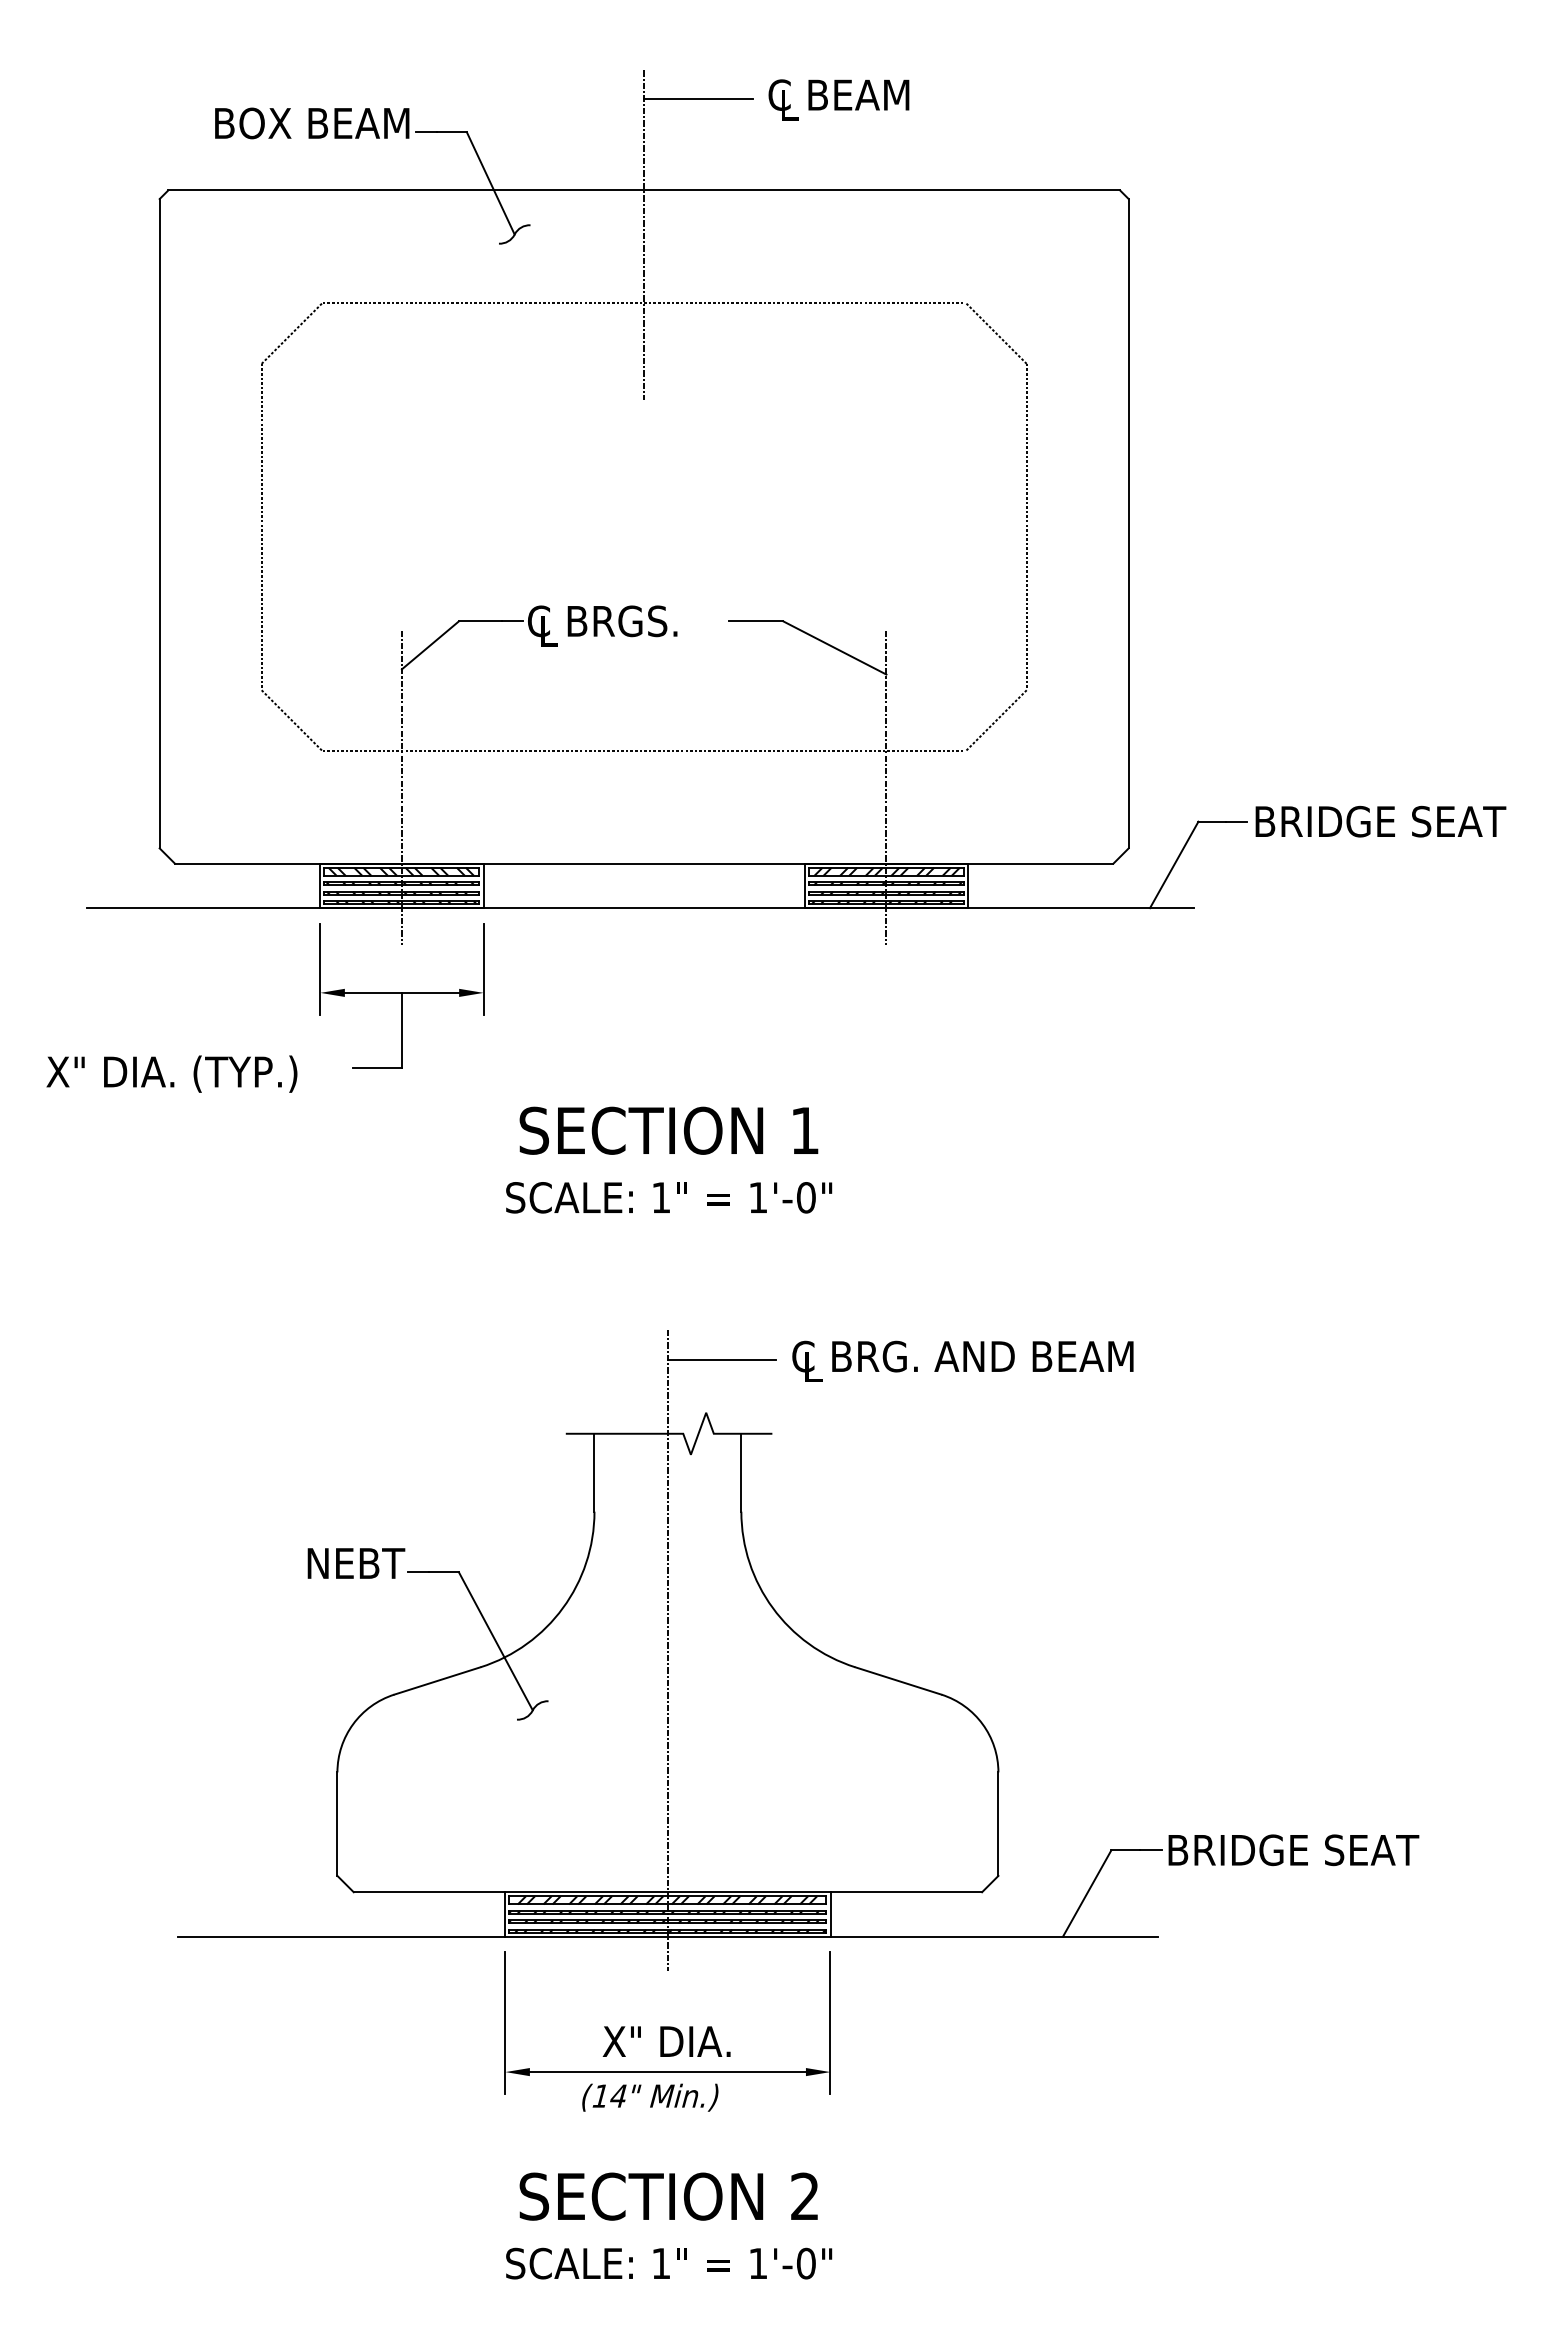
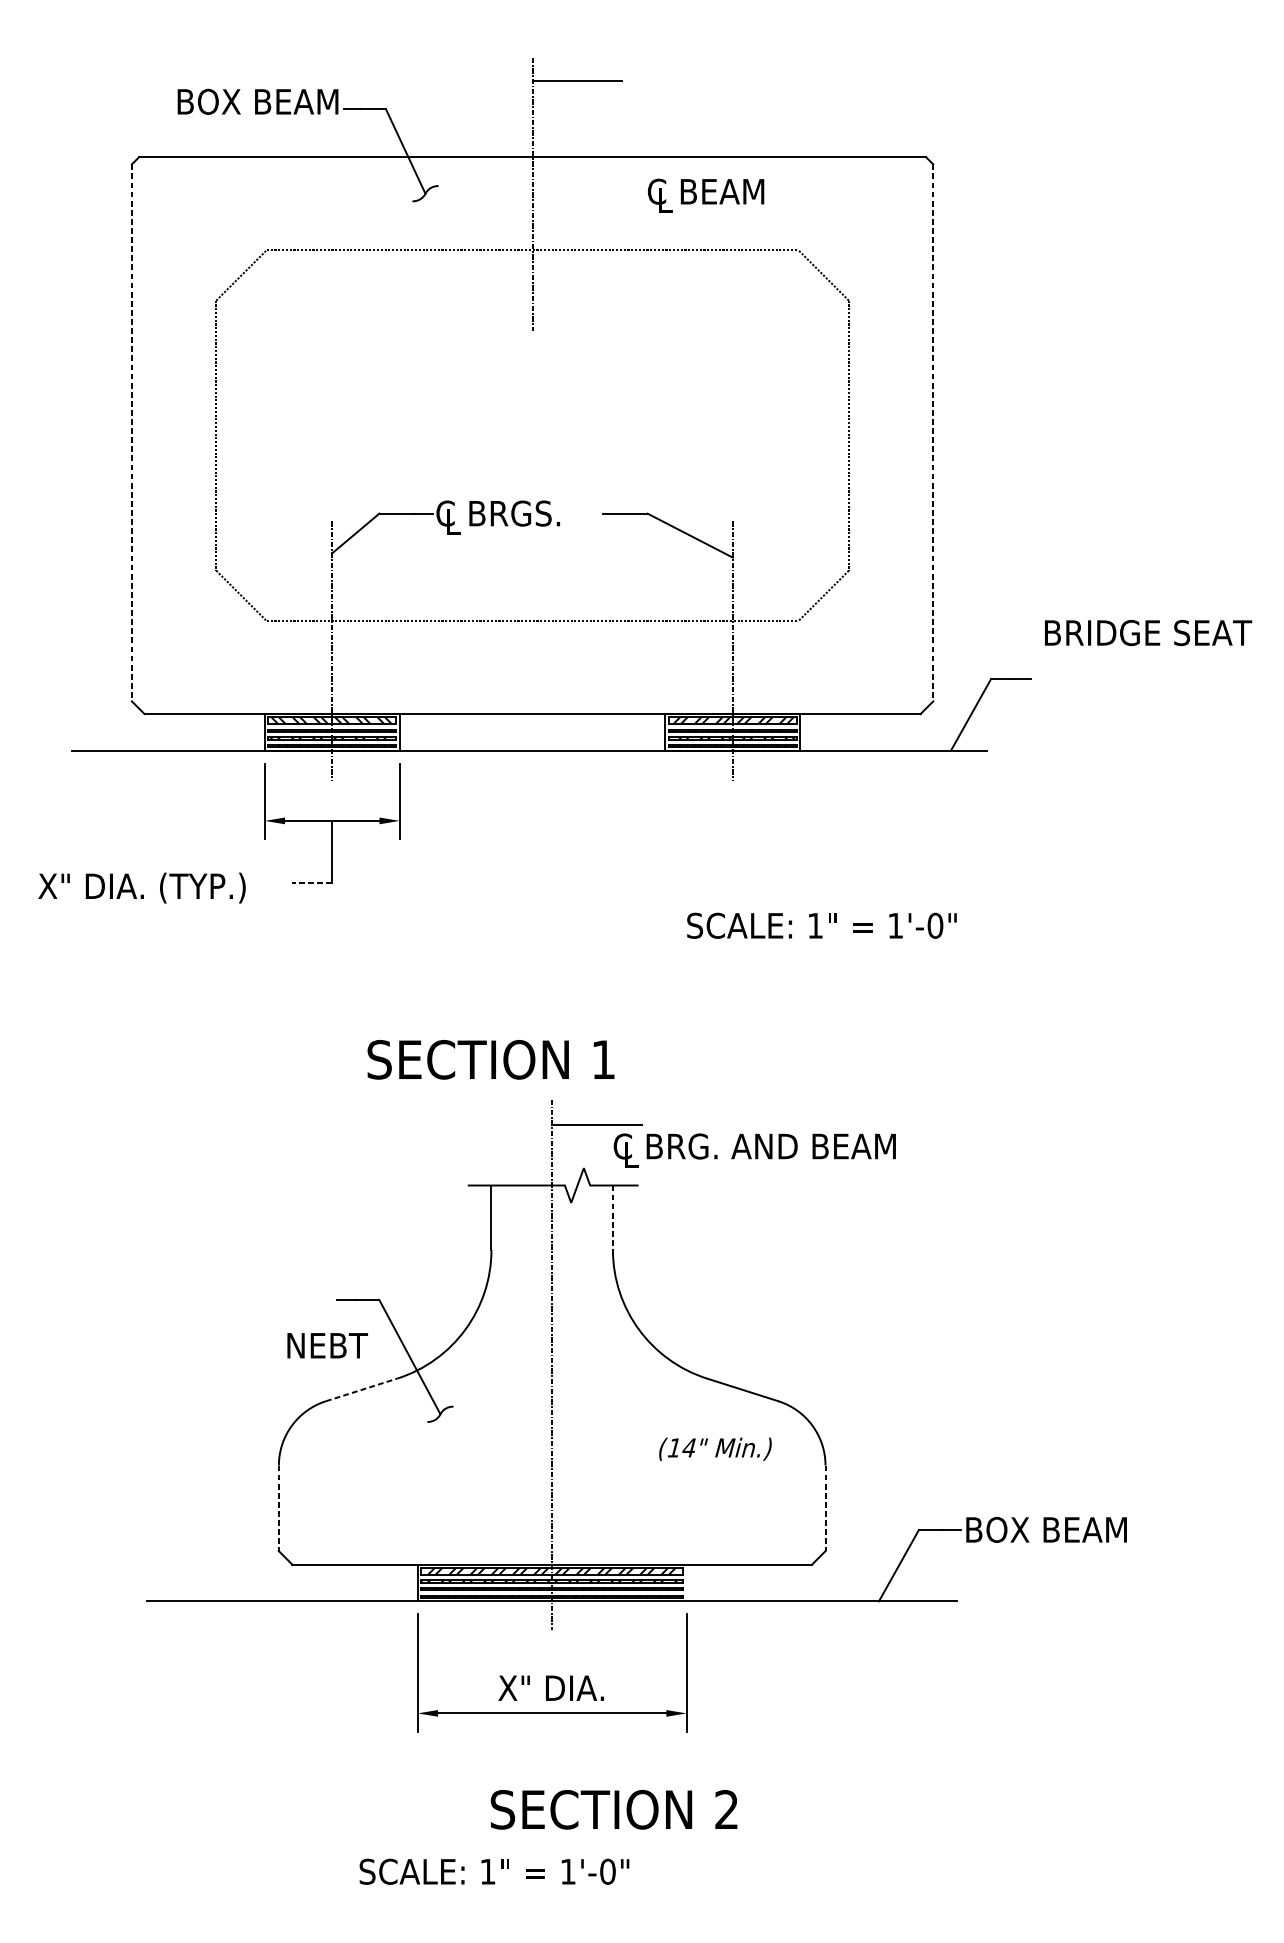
text: (838, 99) -> (705, 195), moved
line: (159, 523) -> (131, 432), solid -> dashed
line: (1128, 523) -> (933, 432), solid -> dashed
text: (1380, 821) -> (1148, 632), moved
line: (377, 1067) -> (312, 882), solid -> dashed
text: (668, 1130) -> (490, 1059), moved
text: (669, 1197) -> (822, 925), moved
text: (962, 1360) -> (754, 1149), moved
line: (741, 1472) -> (613, 1217), solid -> dashed
text: (356, 1563) -> (327, 1345), moved
line: (437, 1680) -> (361, 1389), solid -> dashed
line: (337, 1824) -> (278, 1508), solid -> dashed
line: (998, 1824) -> (825, 1508), solid -> dashed
text: (1306, 1850) -> (1080, 1530), BRIDGE SEAT -> BOX BEAM
line: (830, 1914) -> (686, 1583), removed
text: (650, 2097) -> (715, 1449), moved
text: (668, 2196) -> (613, 1809), moved
text: (669, 2263) -> (494, 1871), moved

